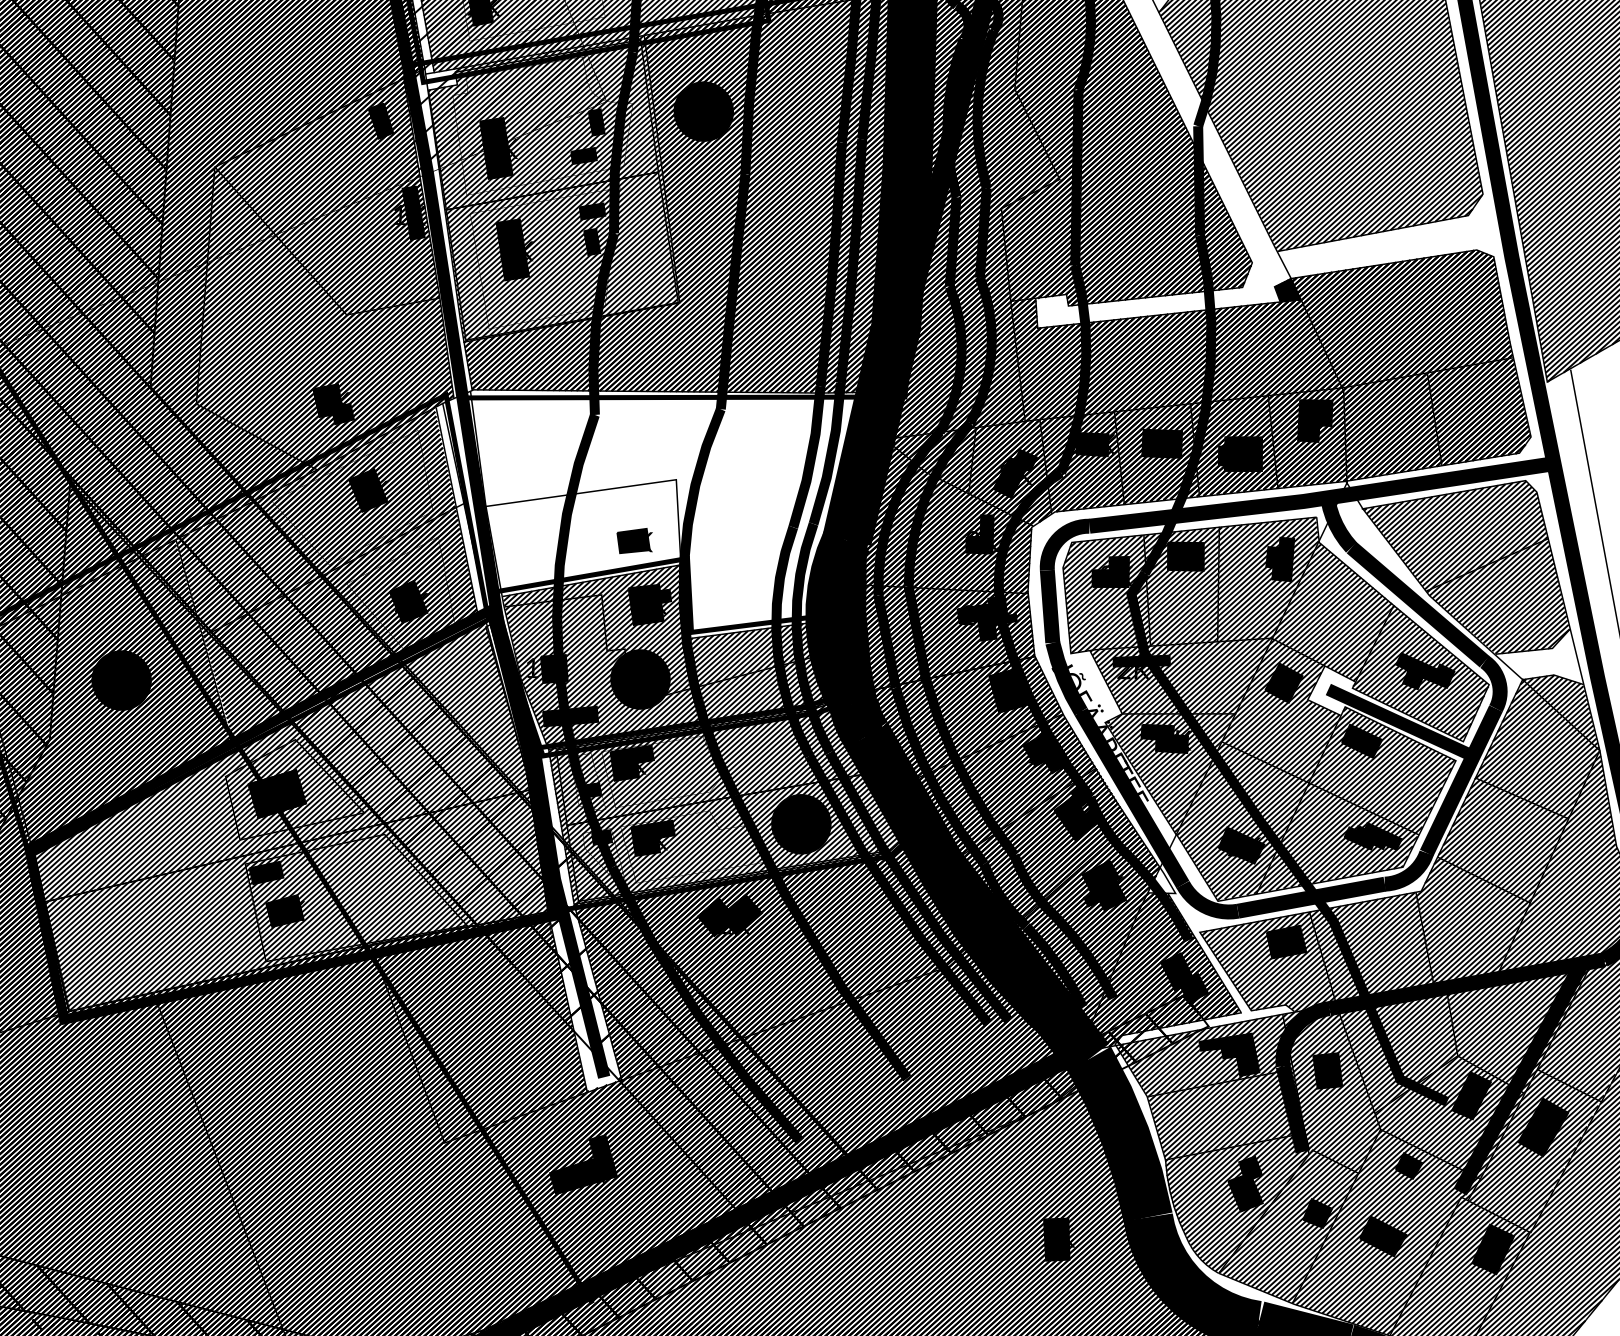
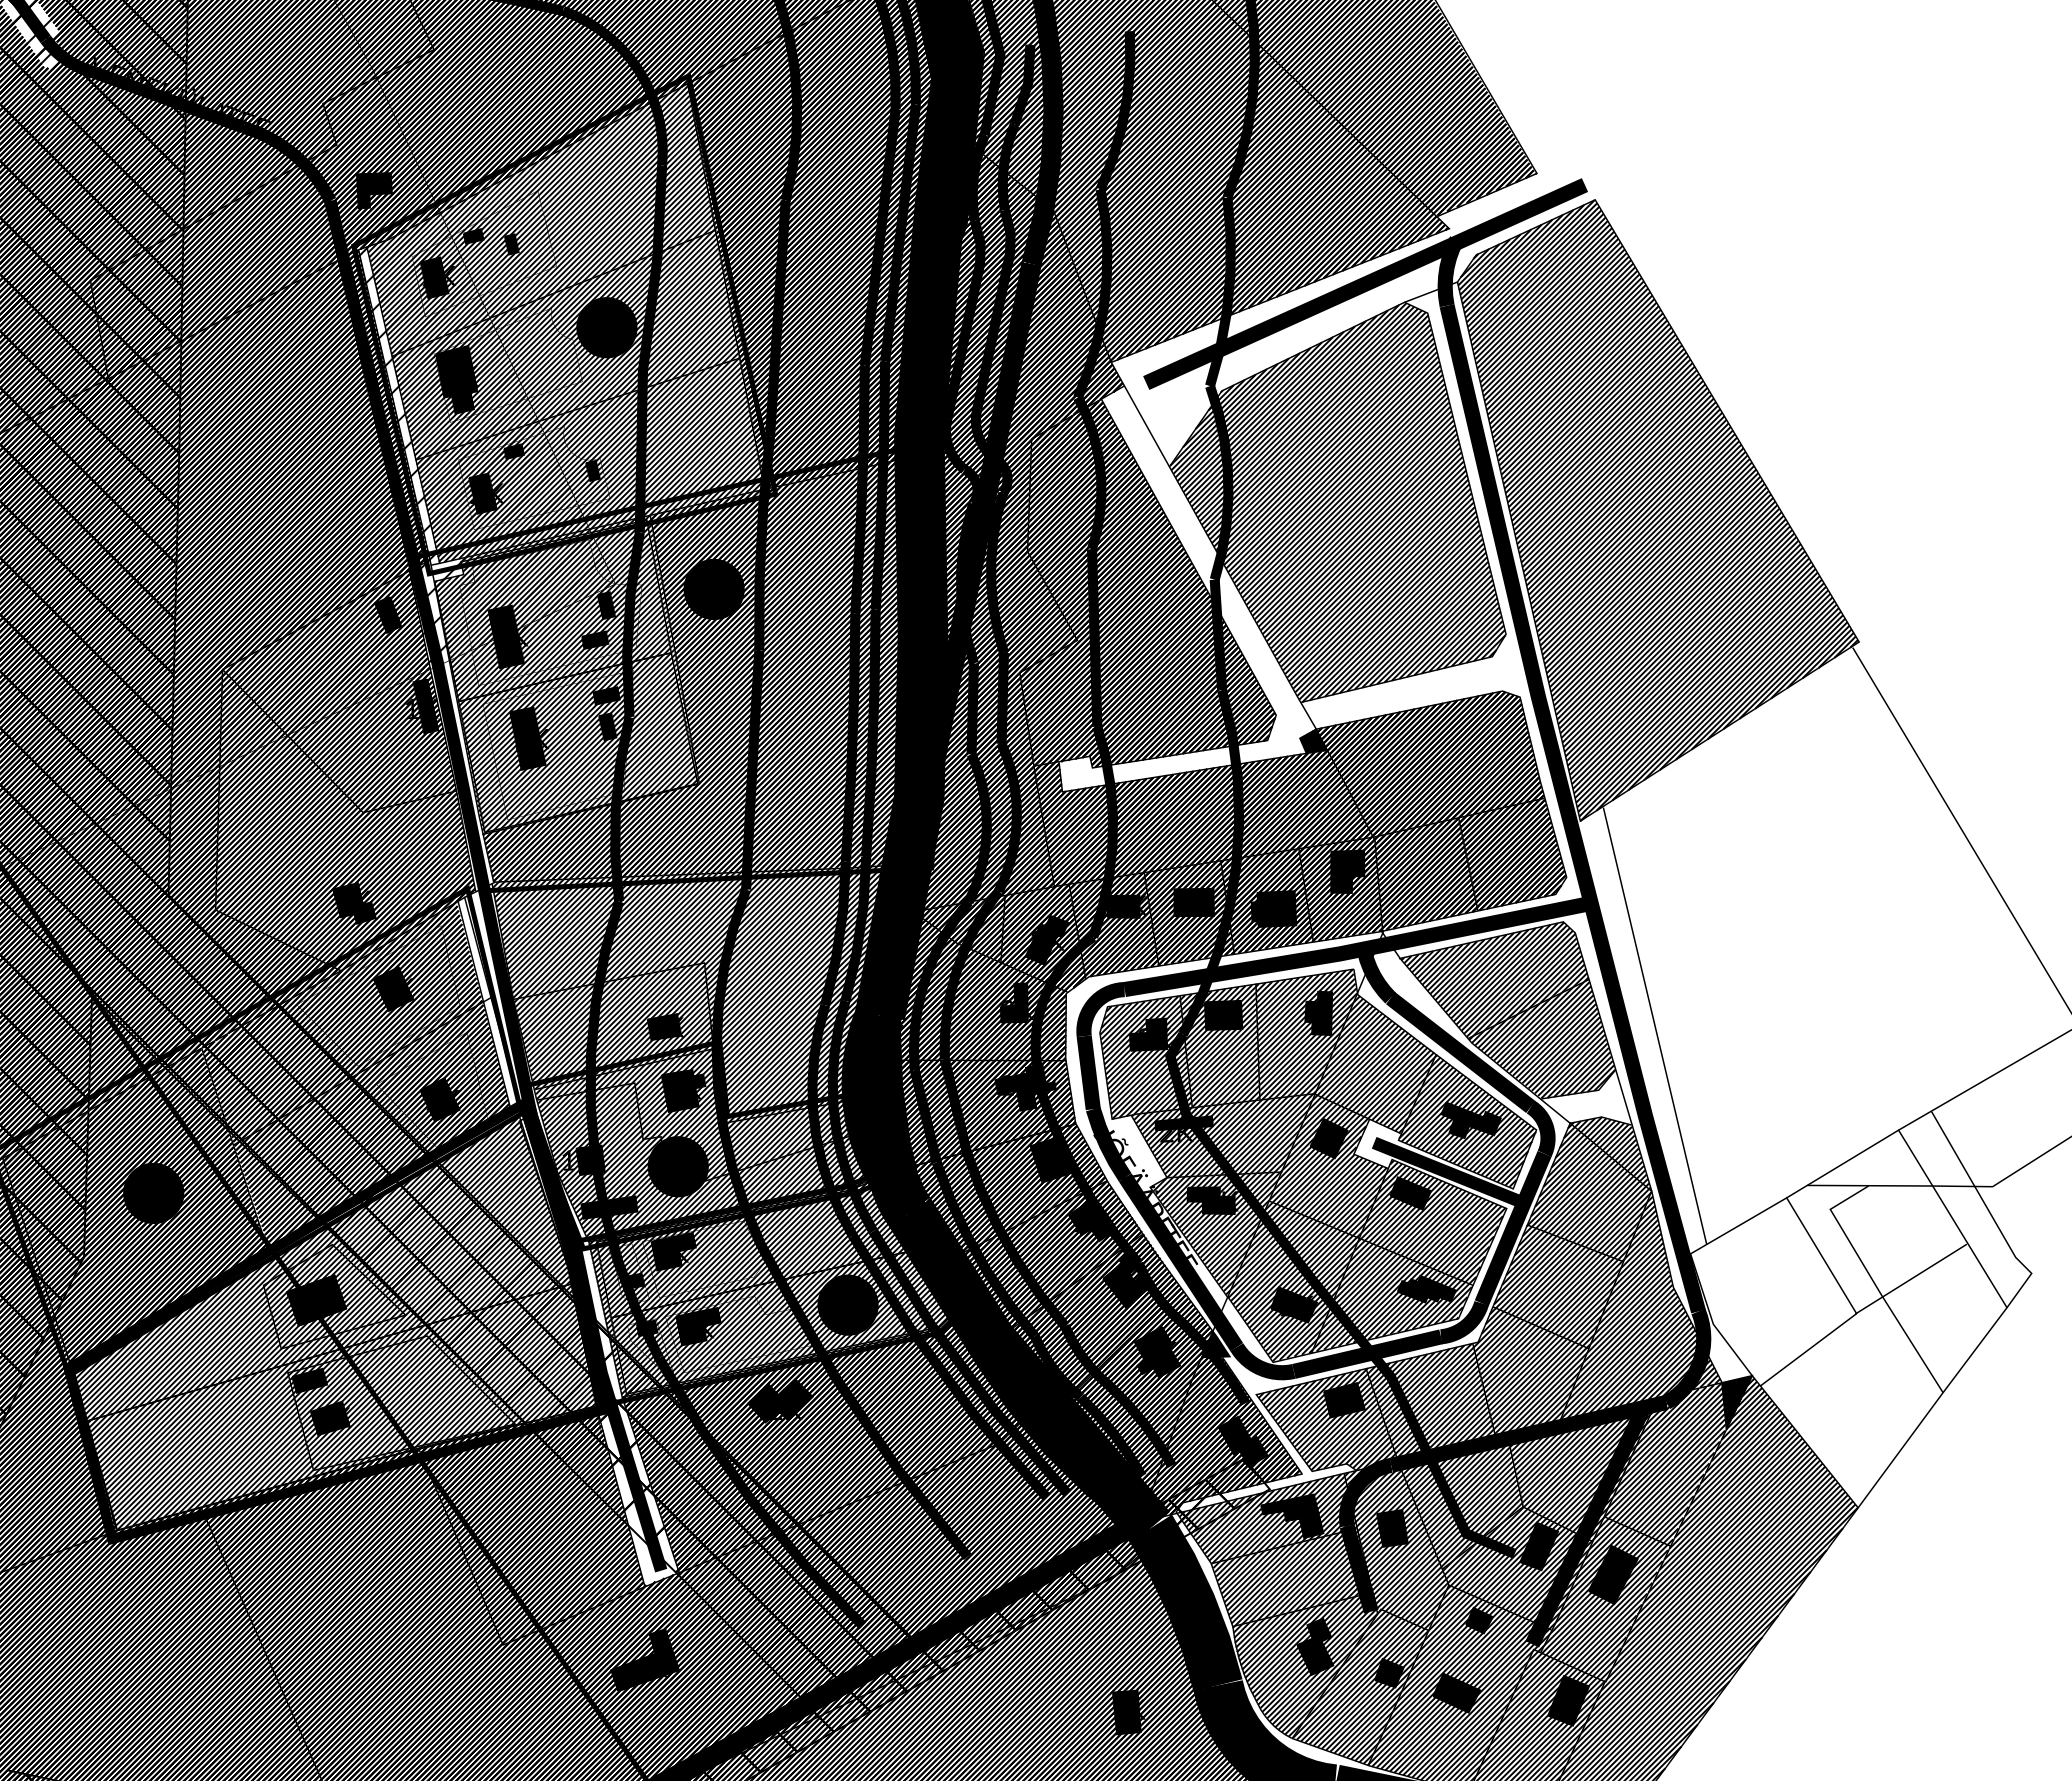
hatch: (677, 510) -> (707, 993), added
hatch: (1162, 880) -> (1215, 1344), added

